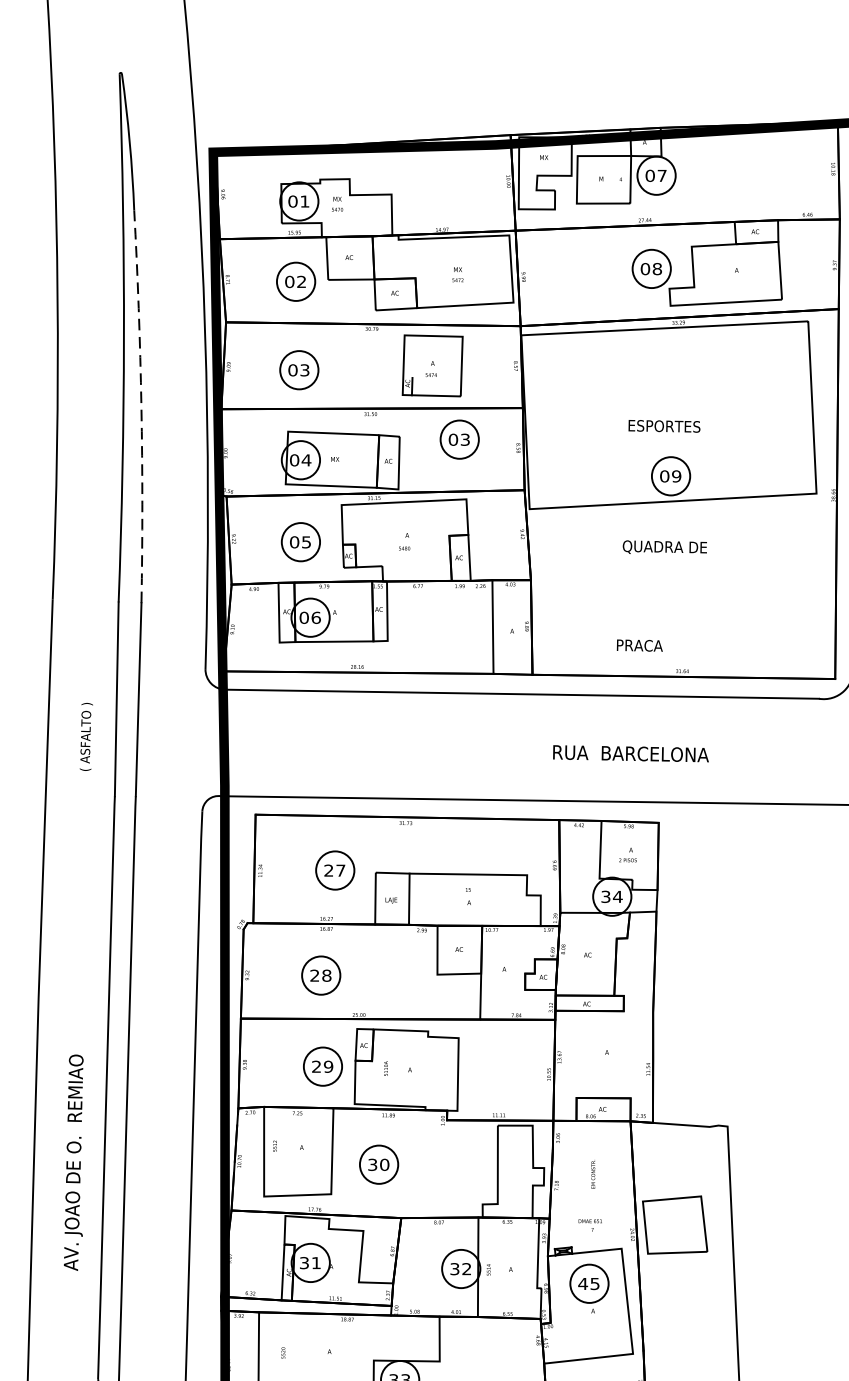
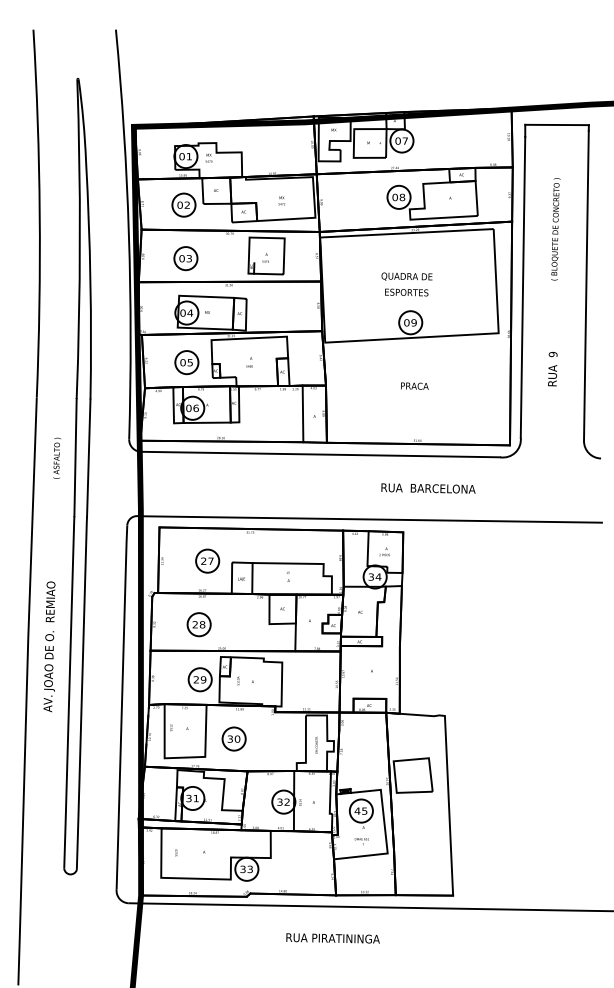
arc: (141, 406) -> (90, 280), dashed -> solid
part: (459, 439) -> (282, 300), removed
text: (664, 546) -> (406, 276), moved
text: (639, 644) -> (414, 385), moved
text: (85, 735) -> (56, 457), moved
text: (631, 753) -> (428, 488), moved
text: (73, 1162) -> (49, 646), moved
text: (592, 1173) -> (316, 744), moved
text: (589, 1224) -> (361, 841), moved

